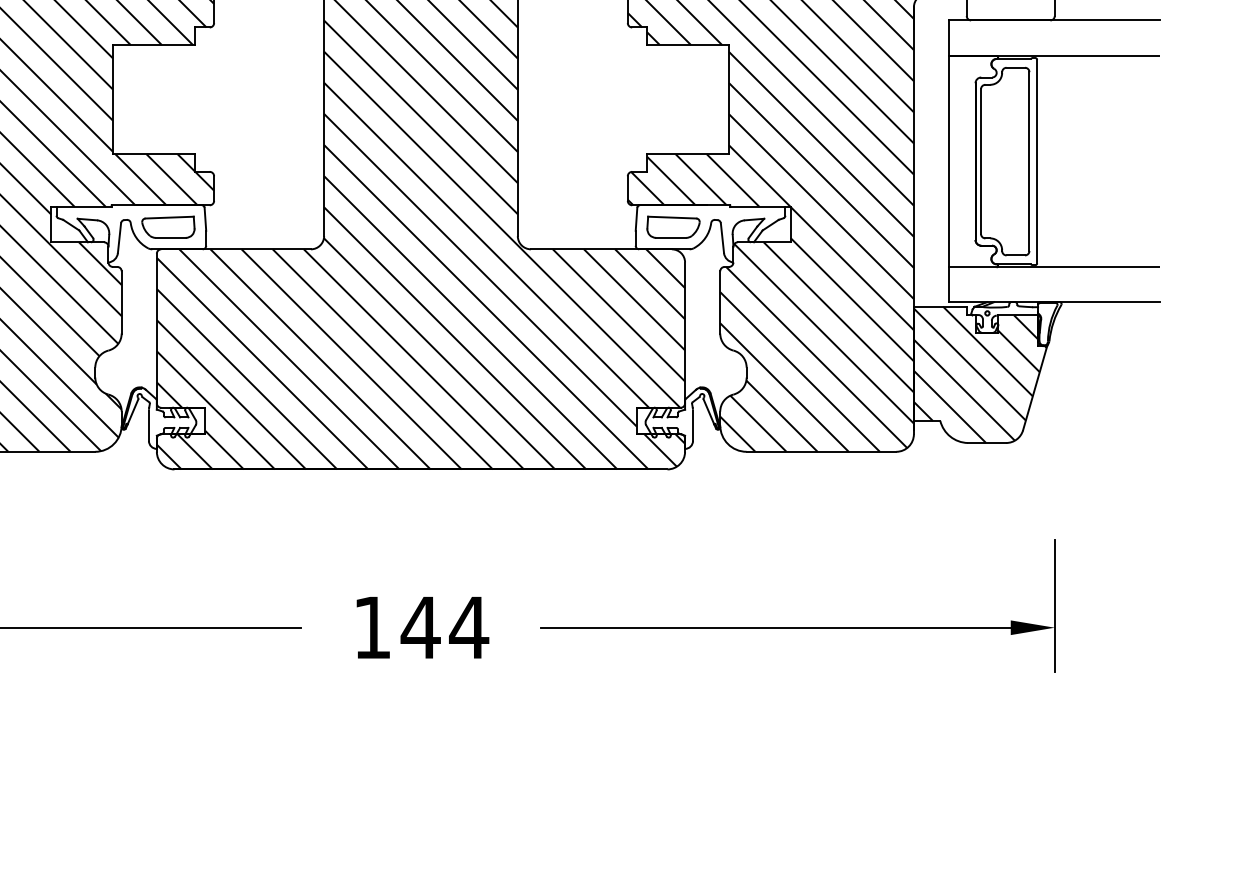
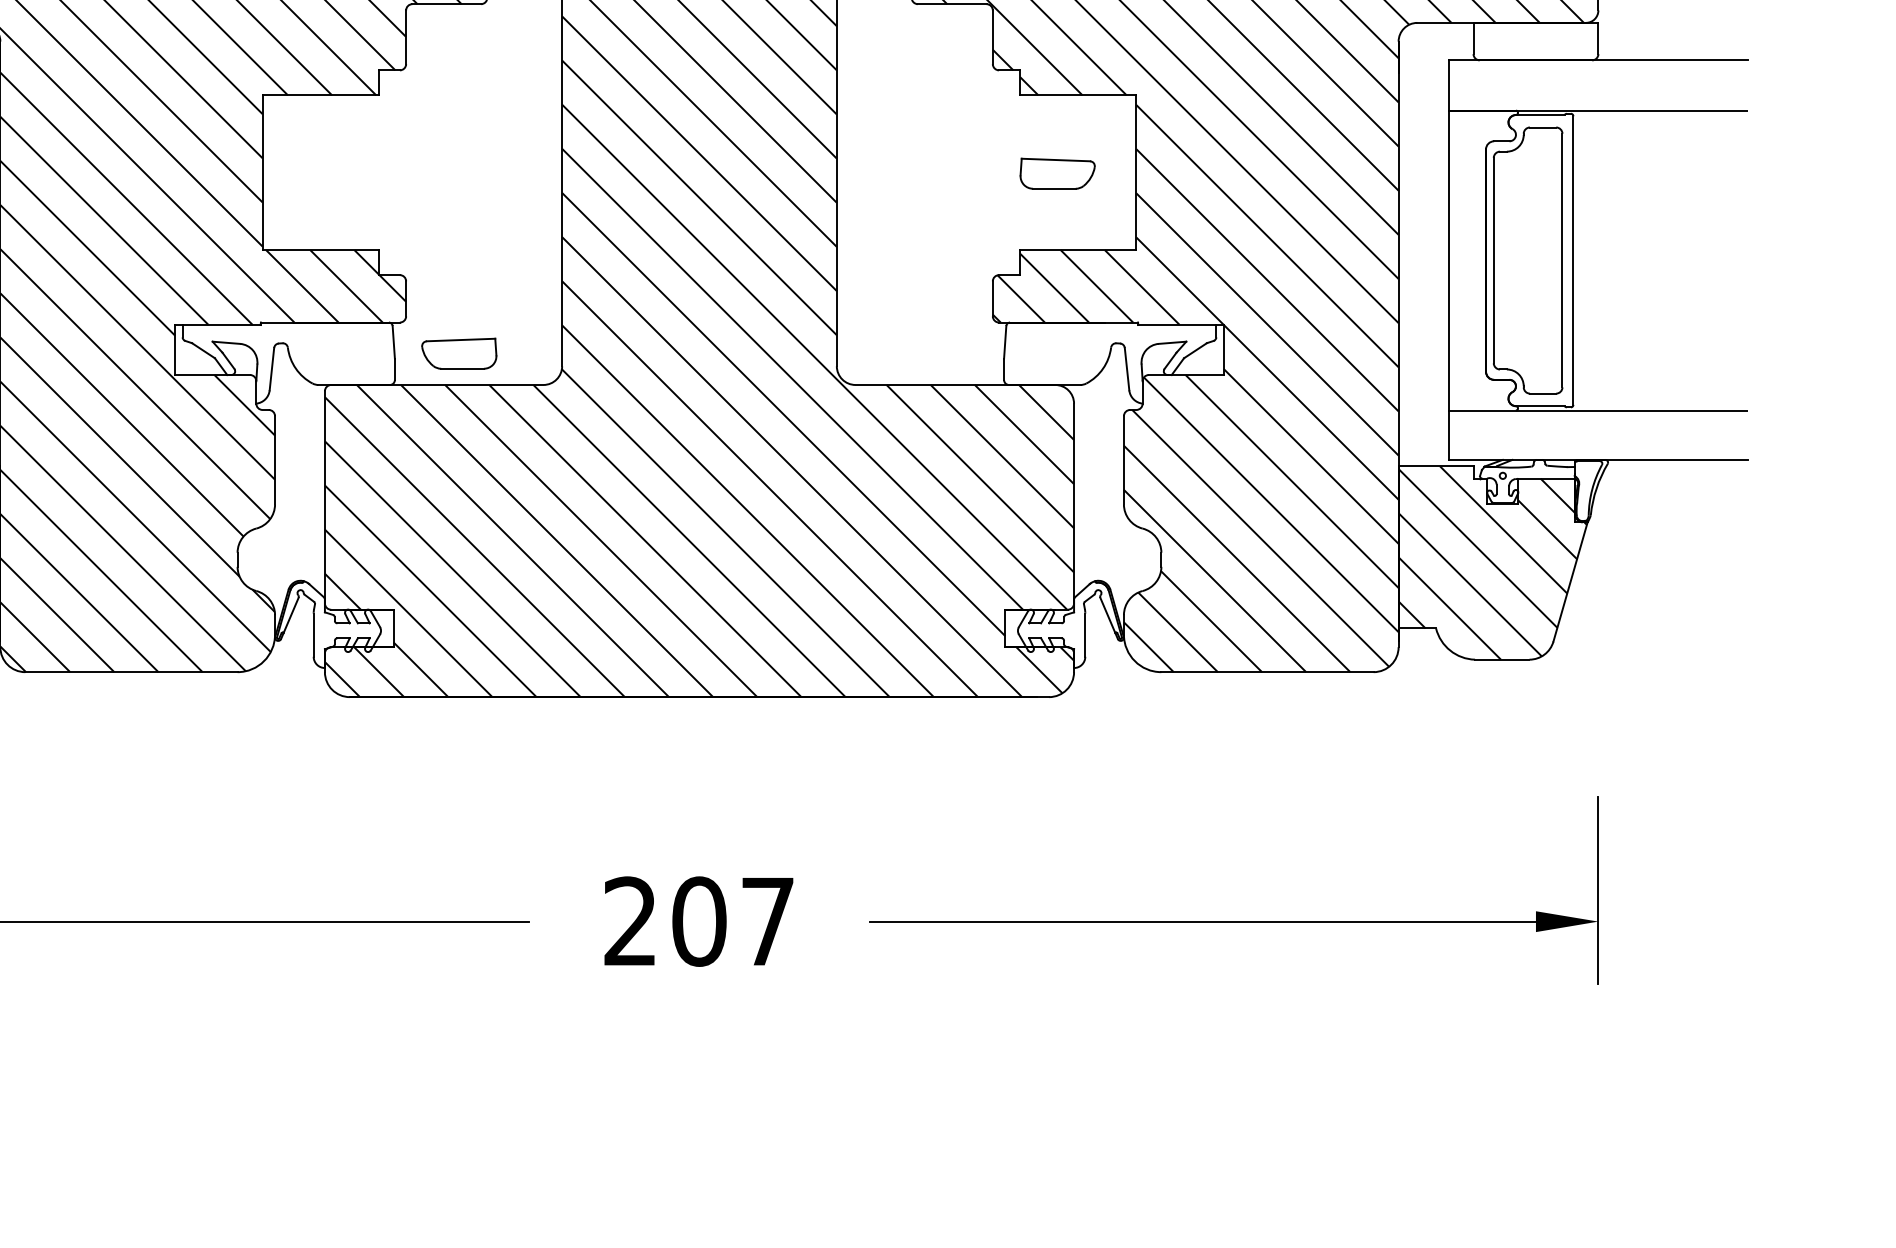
part: (168, 227) -> (459, 353), moved
part: (673, 227) -> (1057, 173), moved
text: (421, 627) -> (700, 921), 144 -> 207

